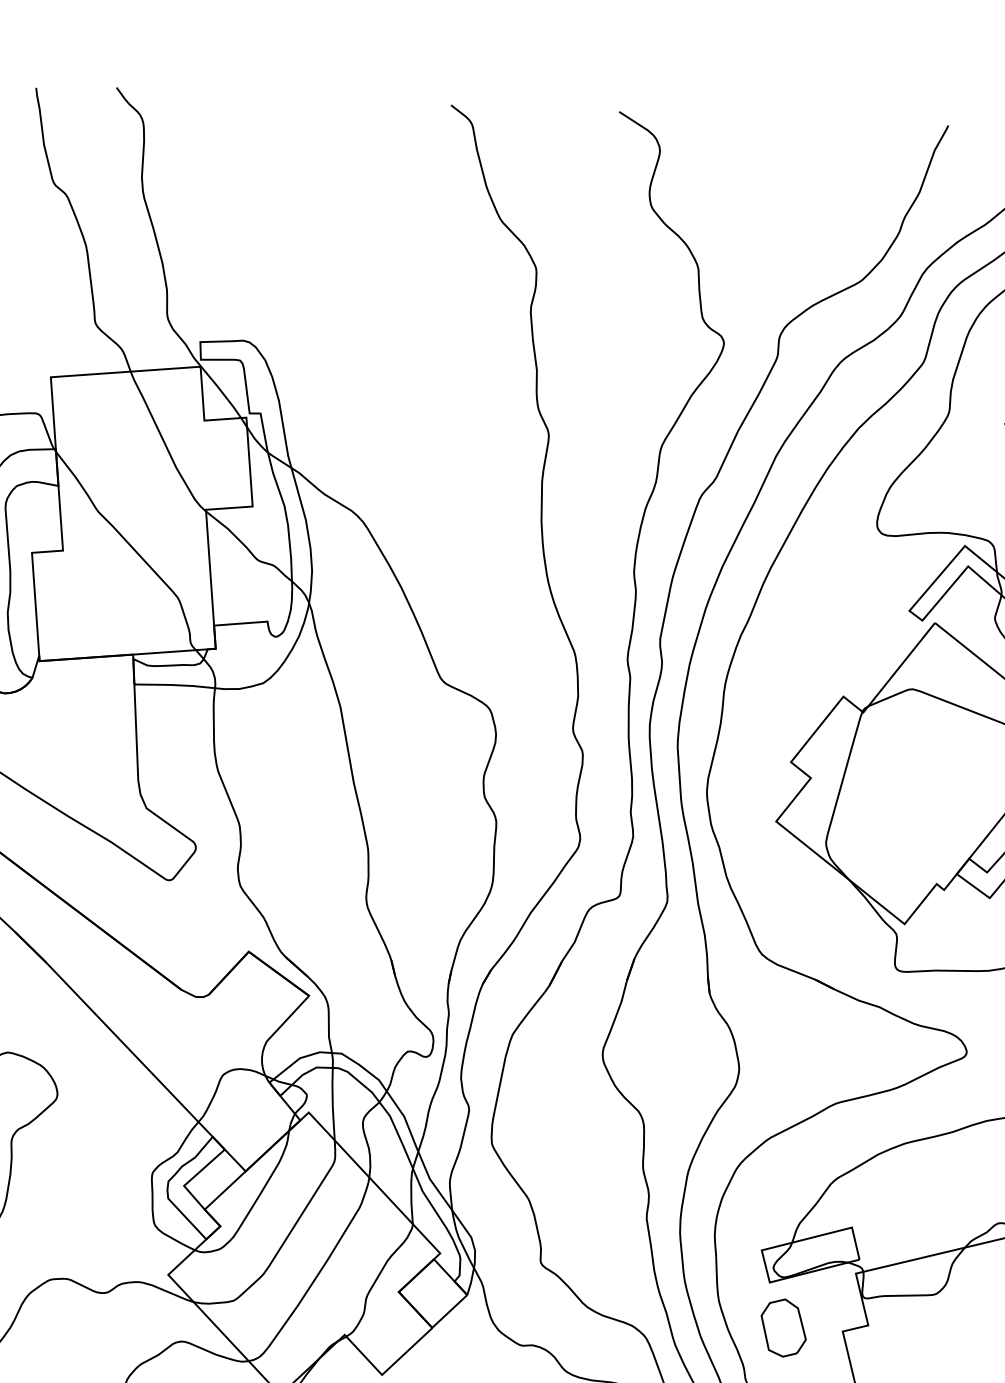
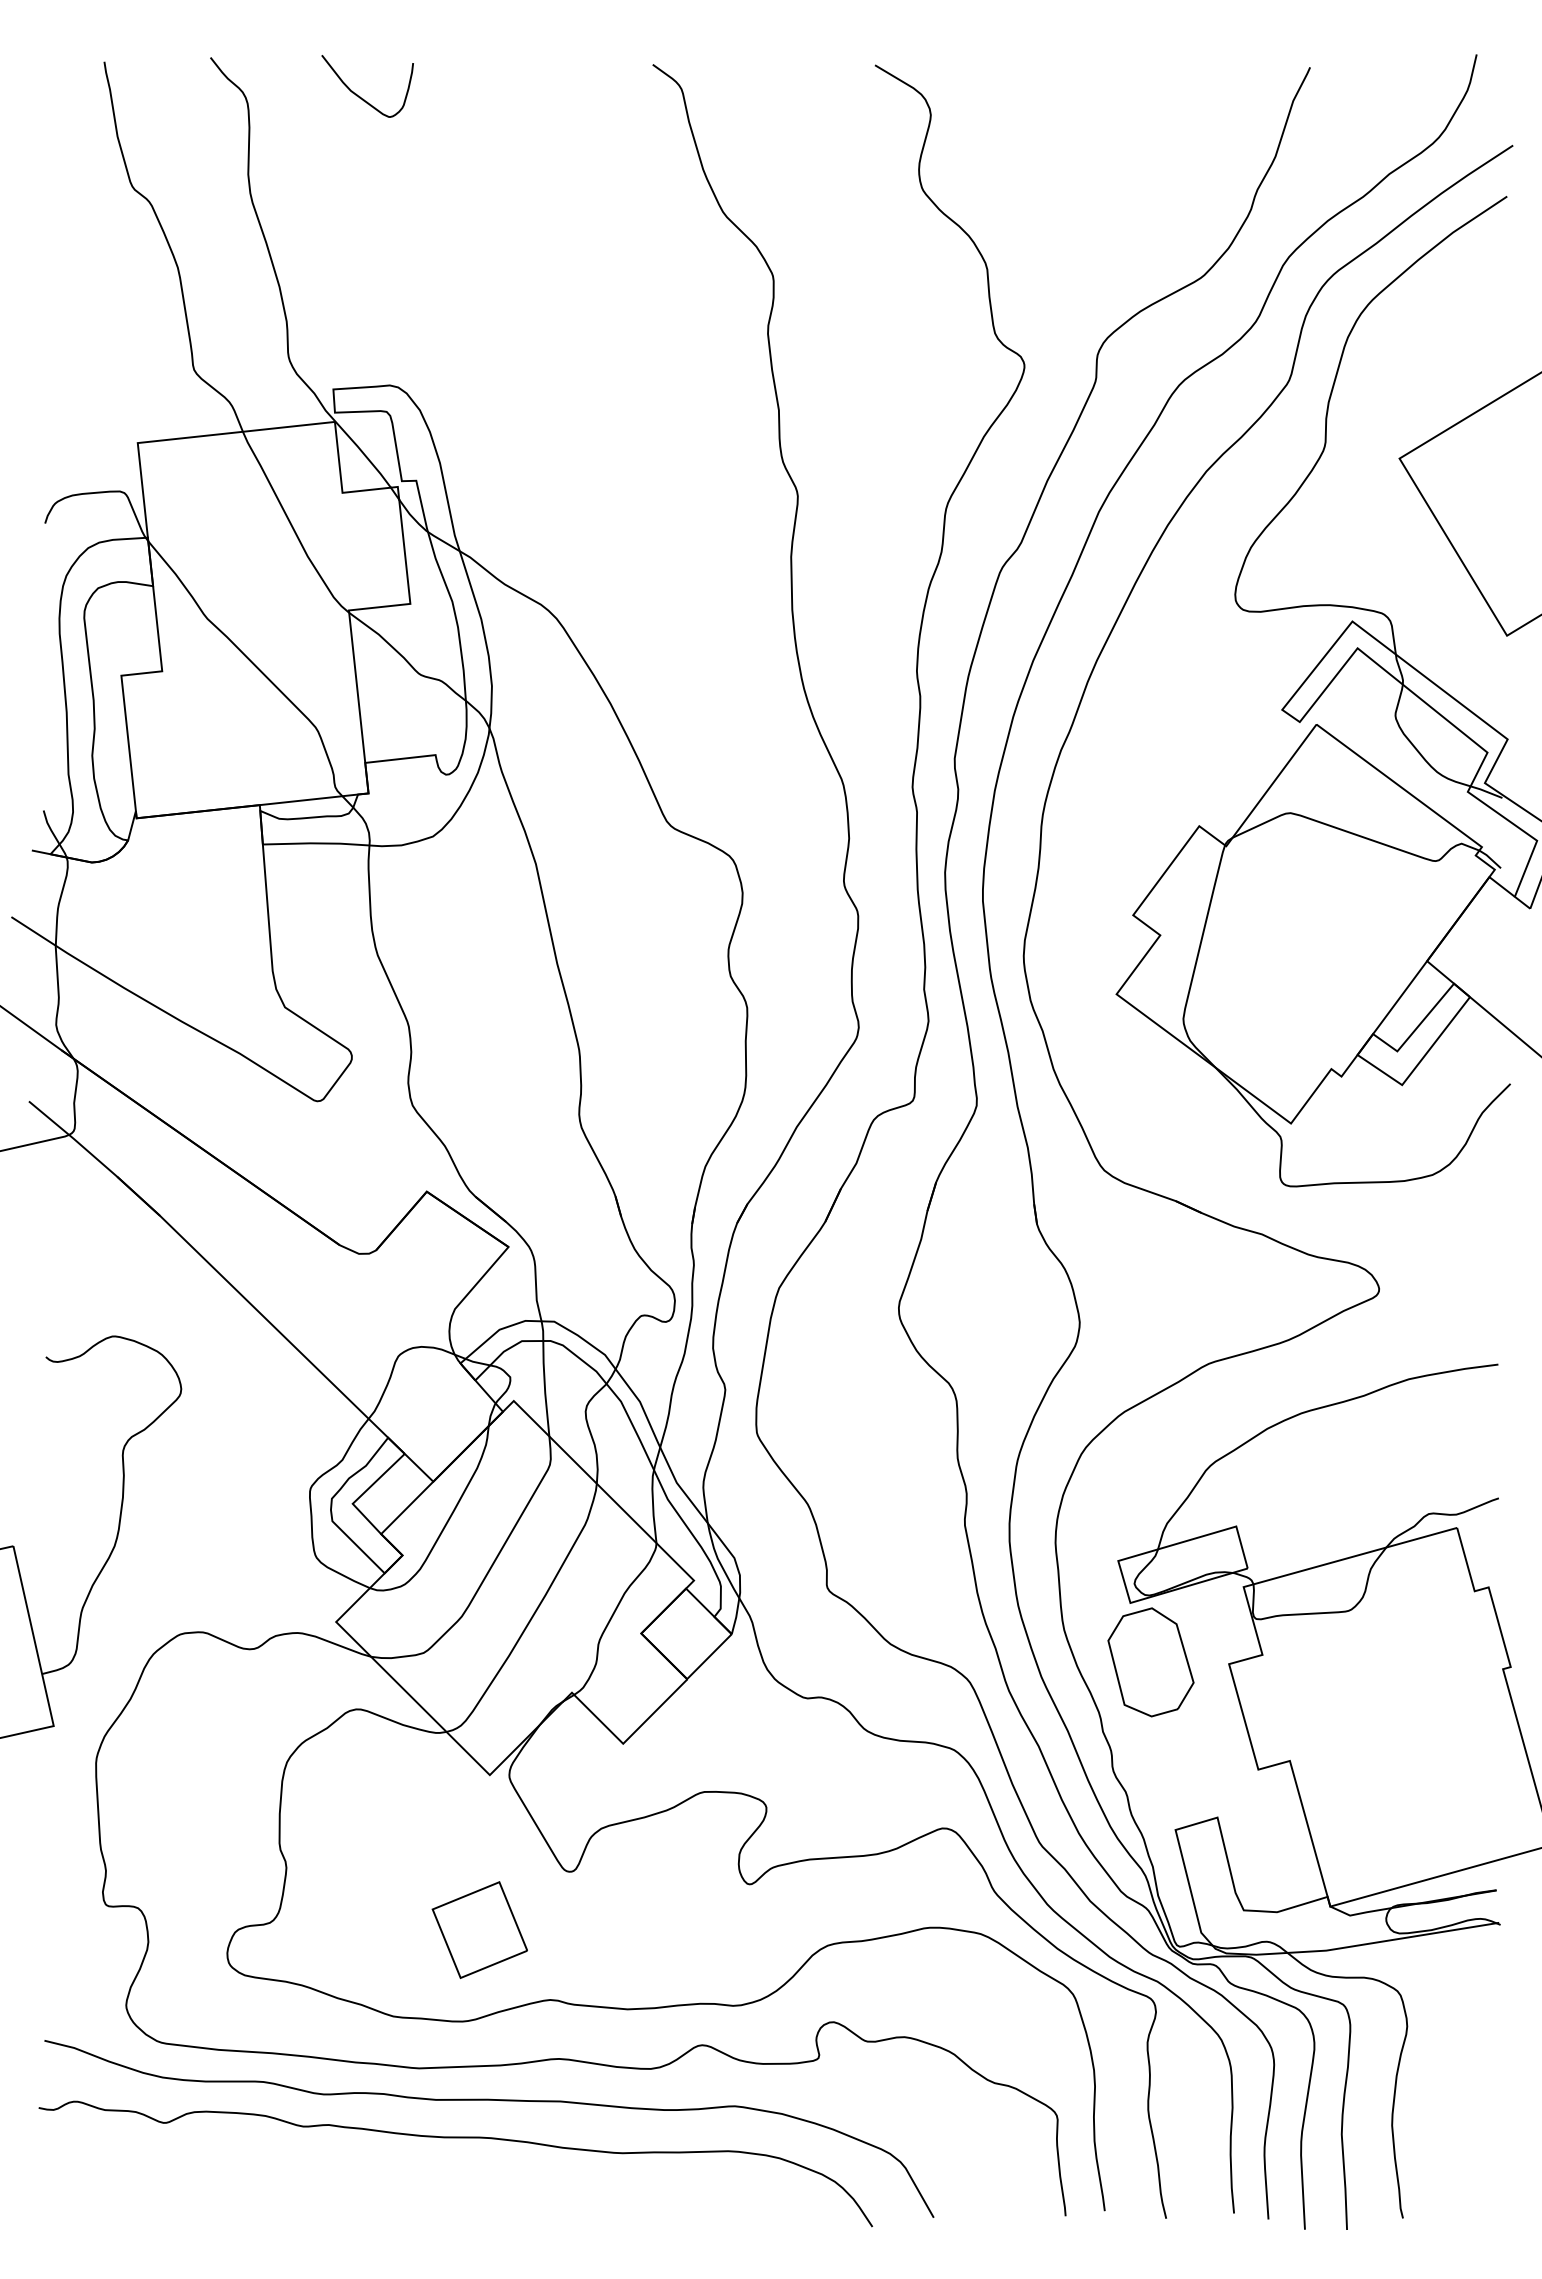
curve: (229, 121) -> (360, 96), added
part: (783, 1328) -> (1150, 1662), size x1.43

